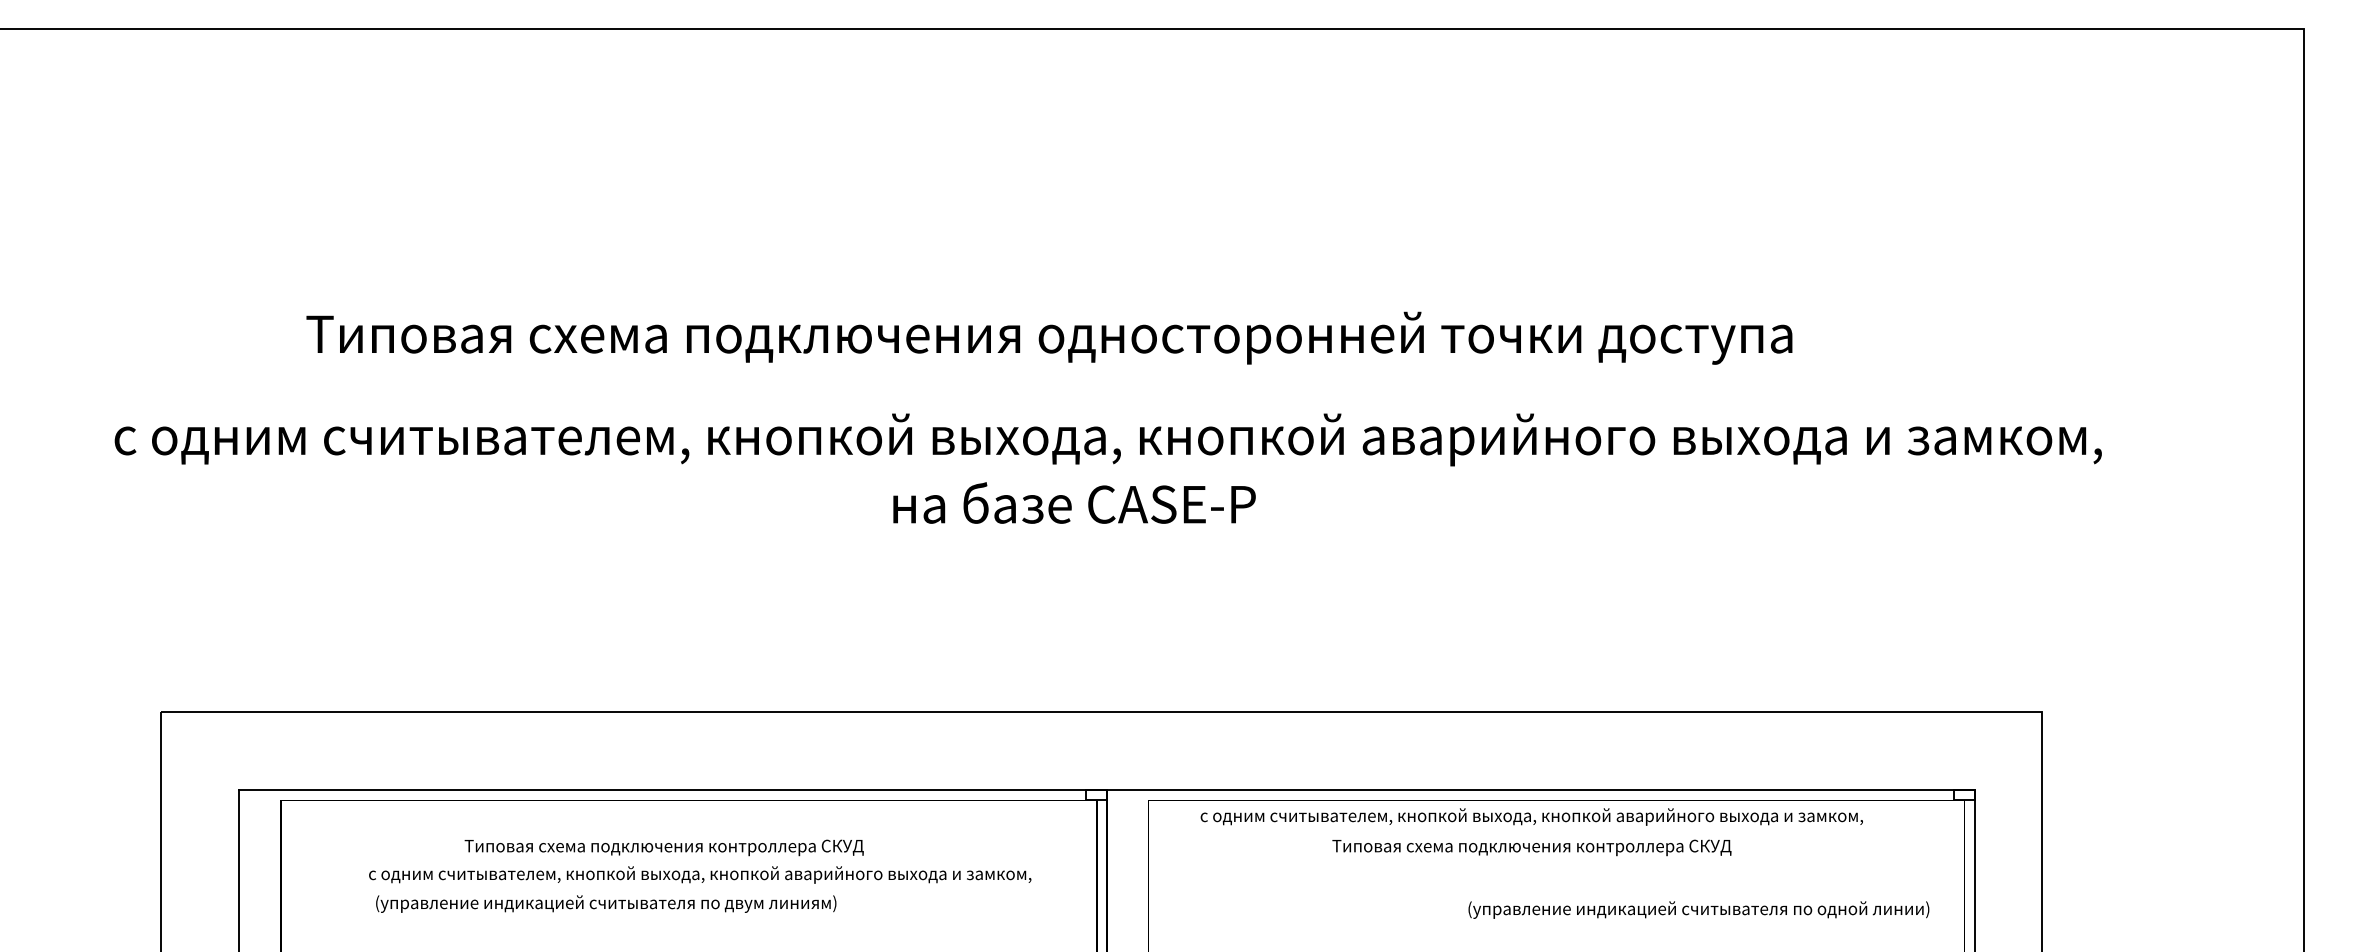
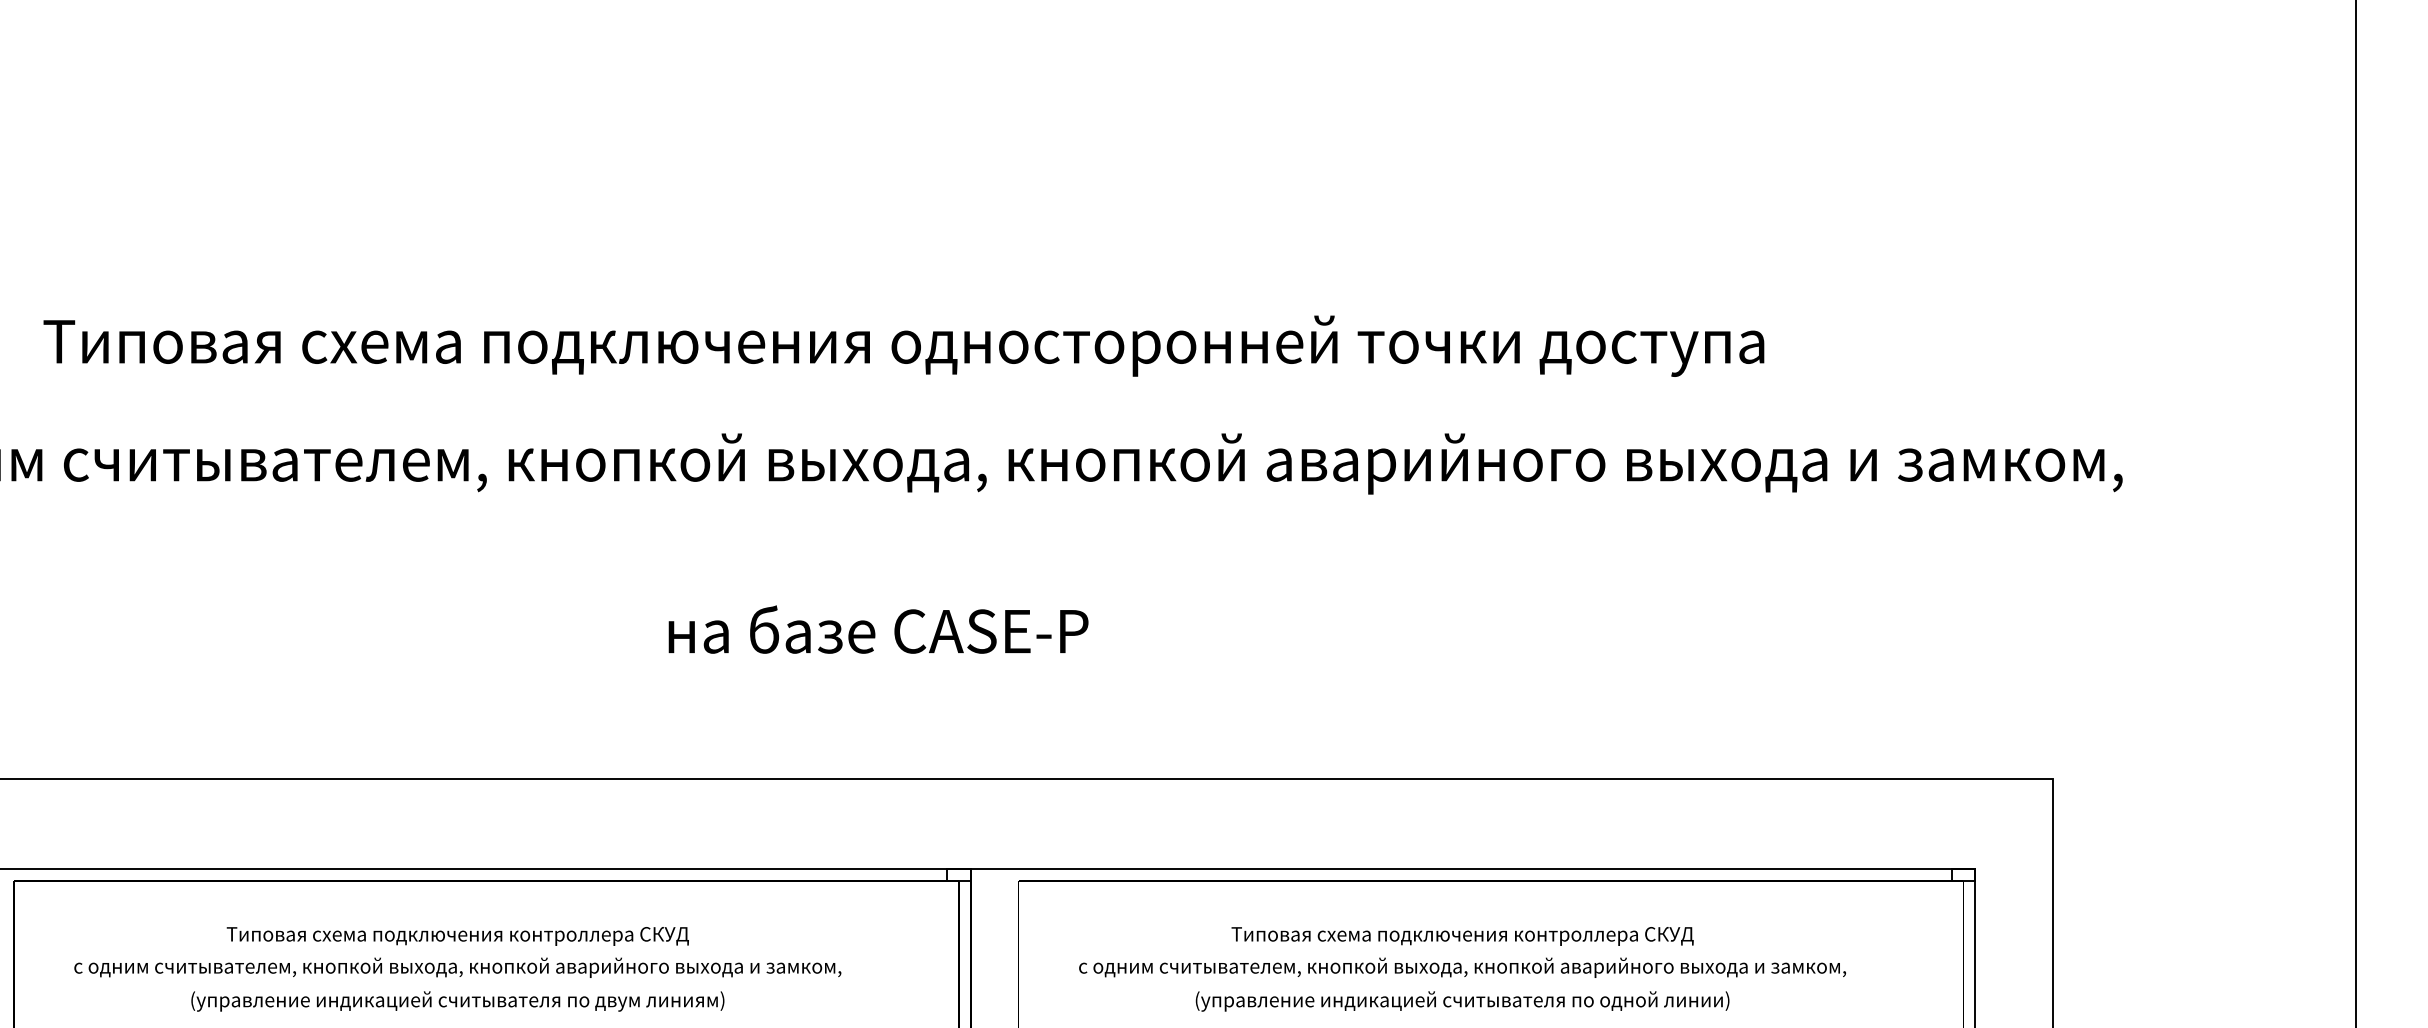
text: (1074, 502) -> (878, 629), moved
text: (1531, 816) -> (1462, 967), moved
text: (700, 874) -> (458, 967), moved
text: (606, 903) -> (458, 1000), moved
text: (1698, 909) -> (1462, 1000), moved

